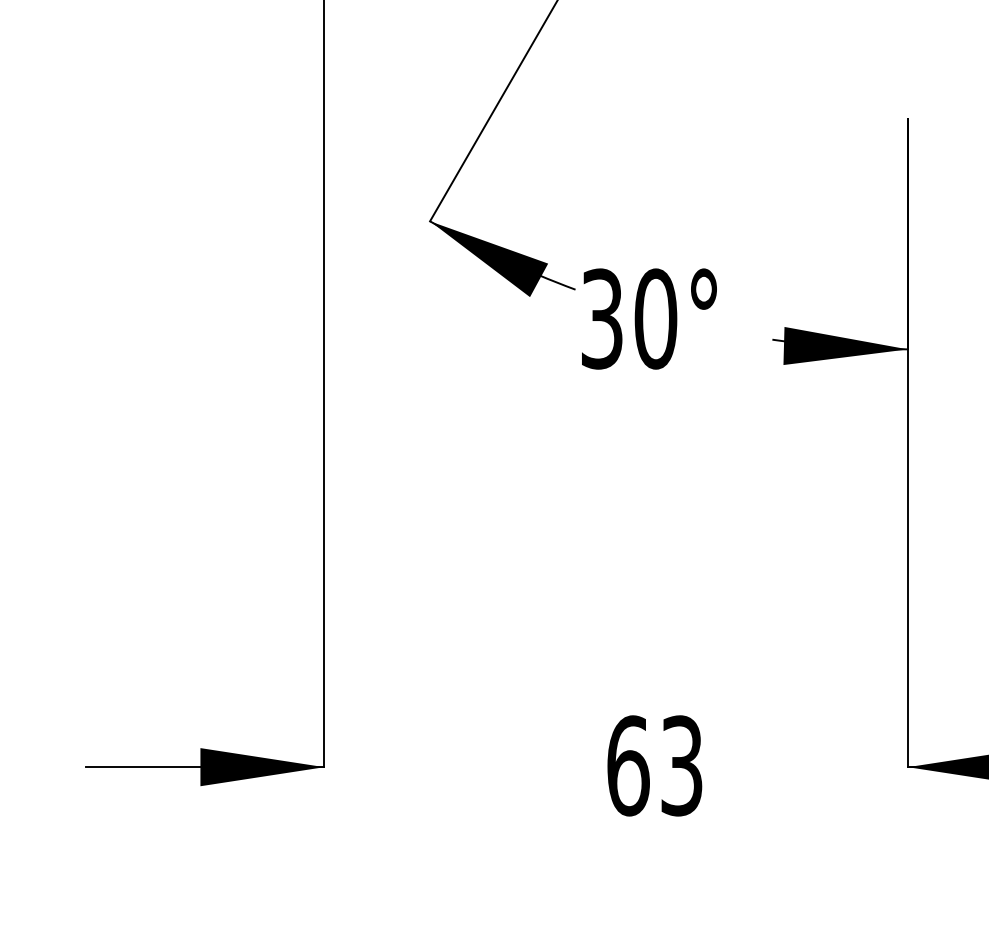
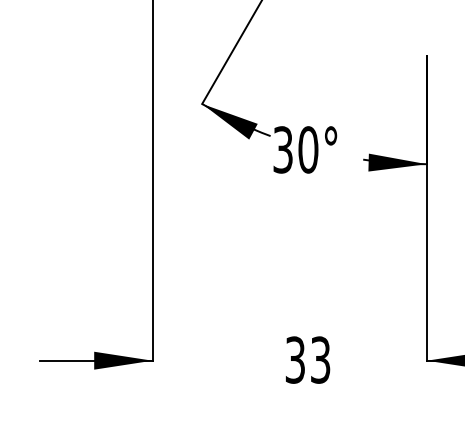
text: (628, 764) -> (295, 359), 63 -> 33

